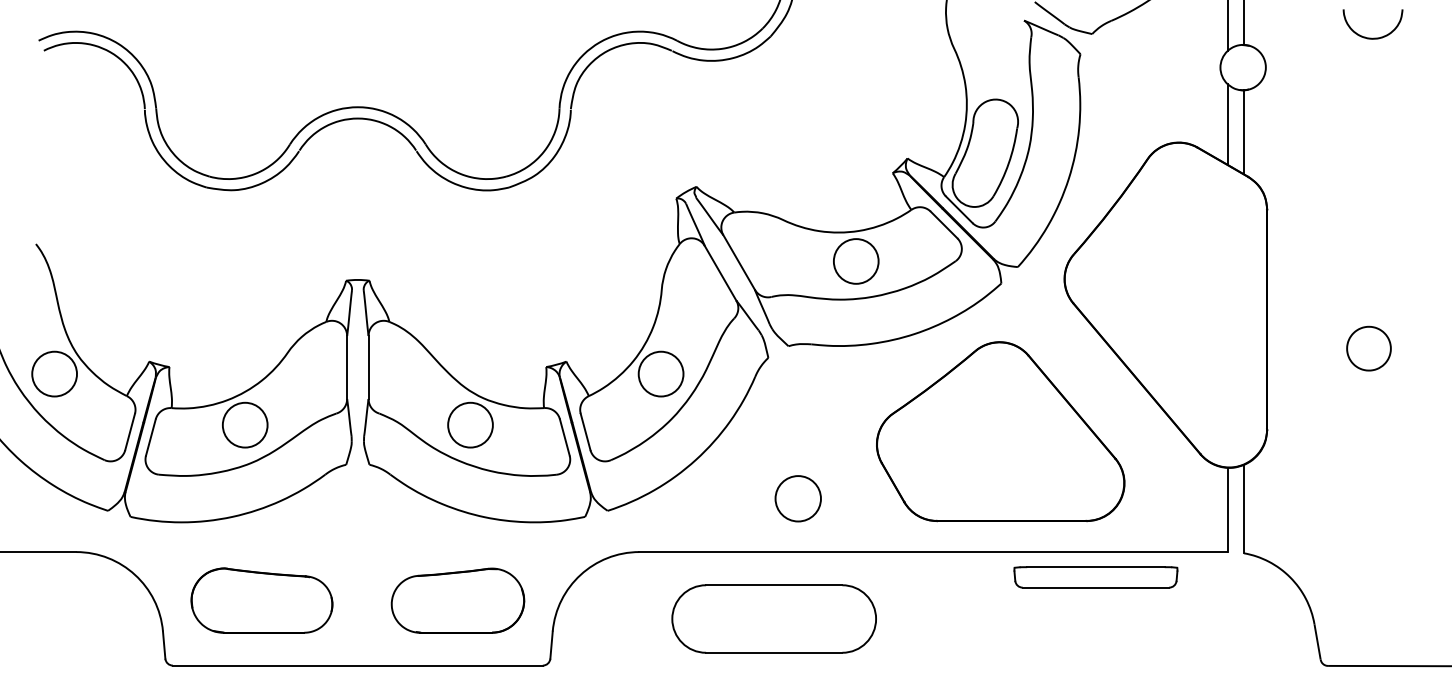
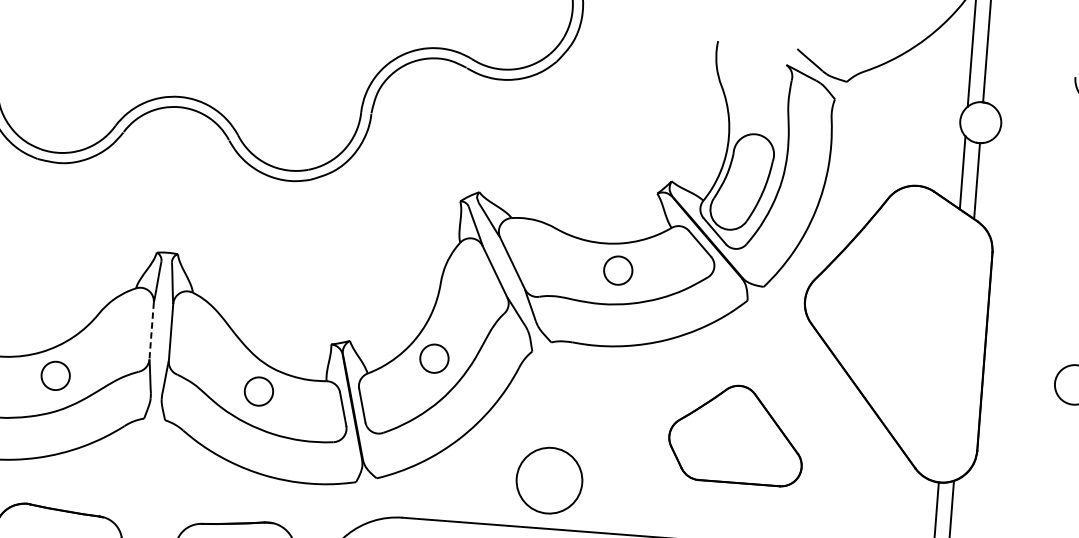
circle: (855, 261) -> (617, 270), size x0.7
line: (347, 367) -> (152, 330), solid -> dashed
circle: (660, 373) -> (433, 358), size x0.7
circle: (244, 424) -> (55, 375), size x0.7
circle: (470, 424) -> (259, 390), size x0.7
part: (1000, 431) -> (736, 434), size x0.6
circle: (797, 498) -> (548, 480), size x1.6

